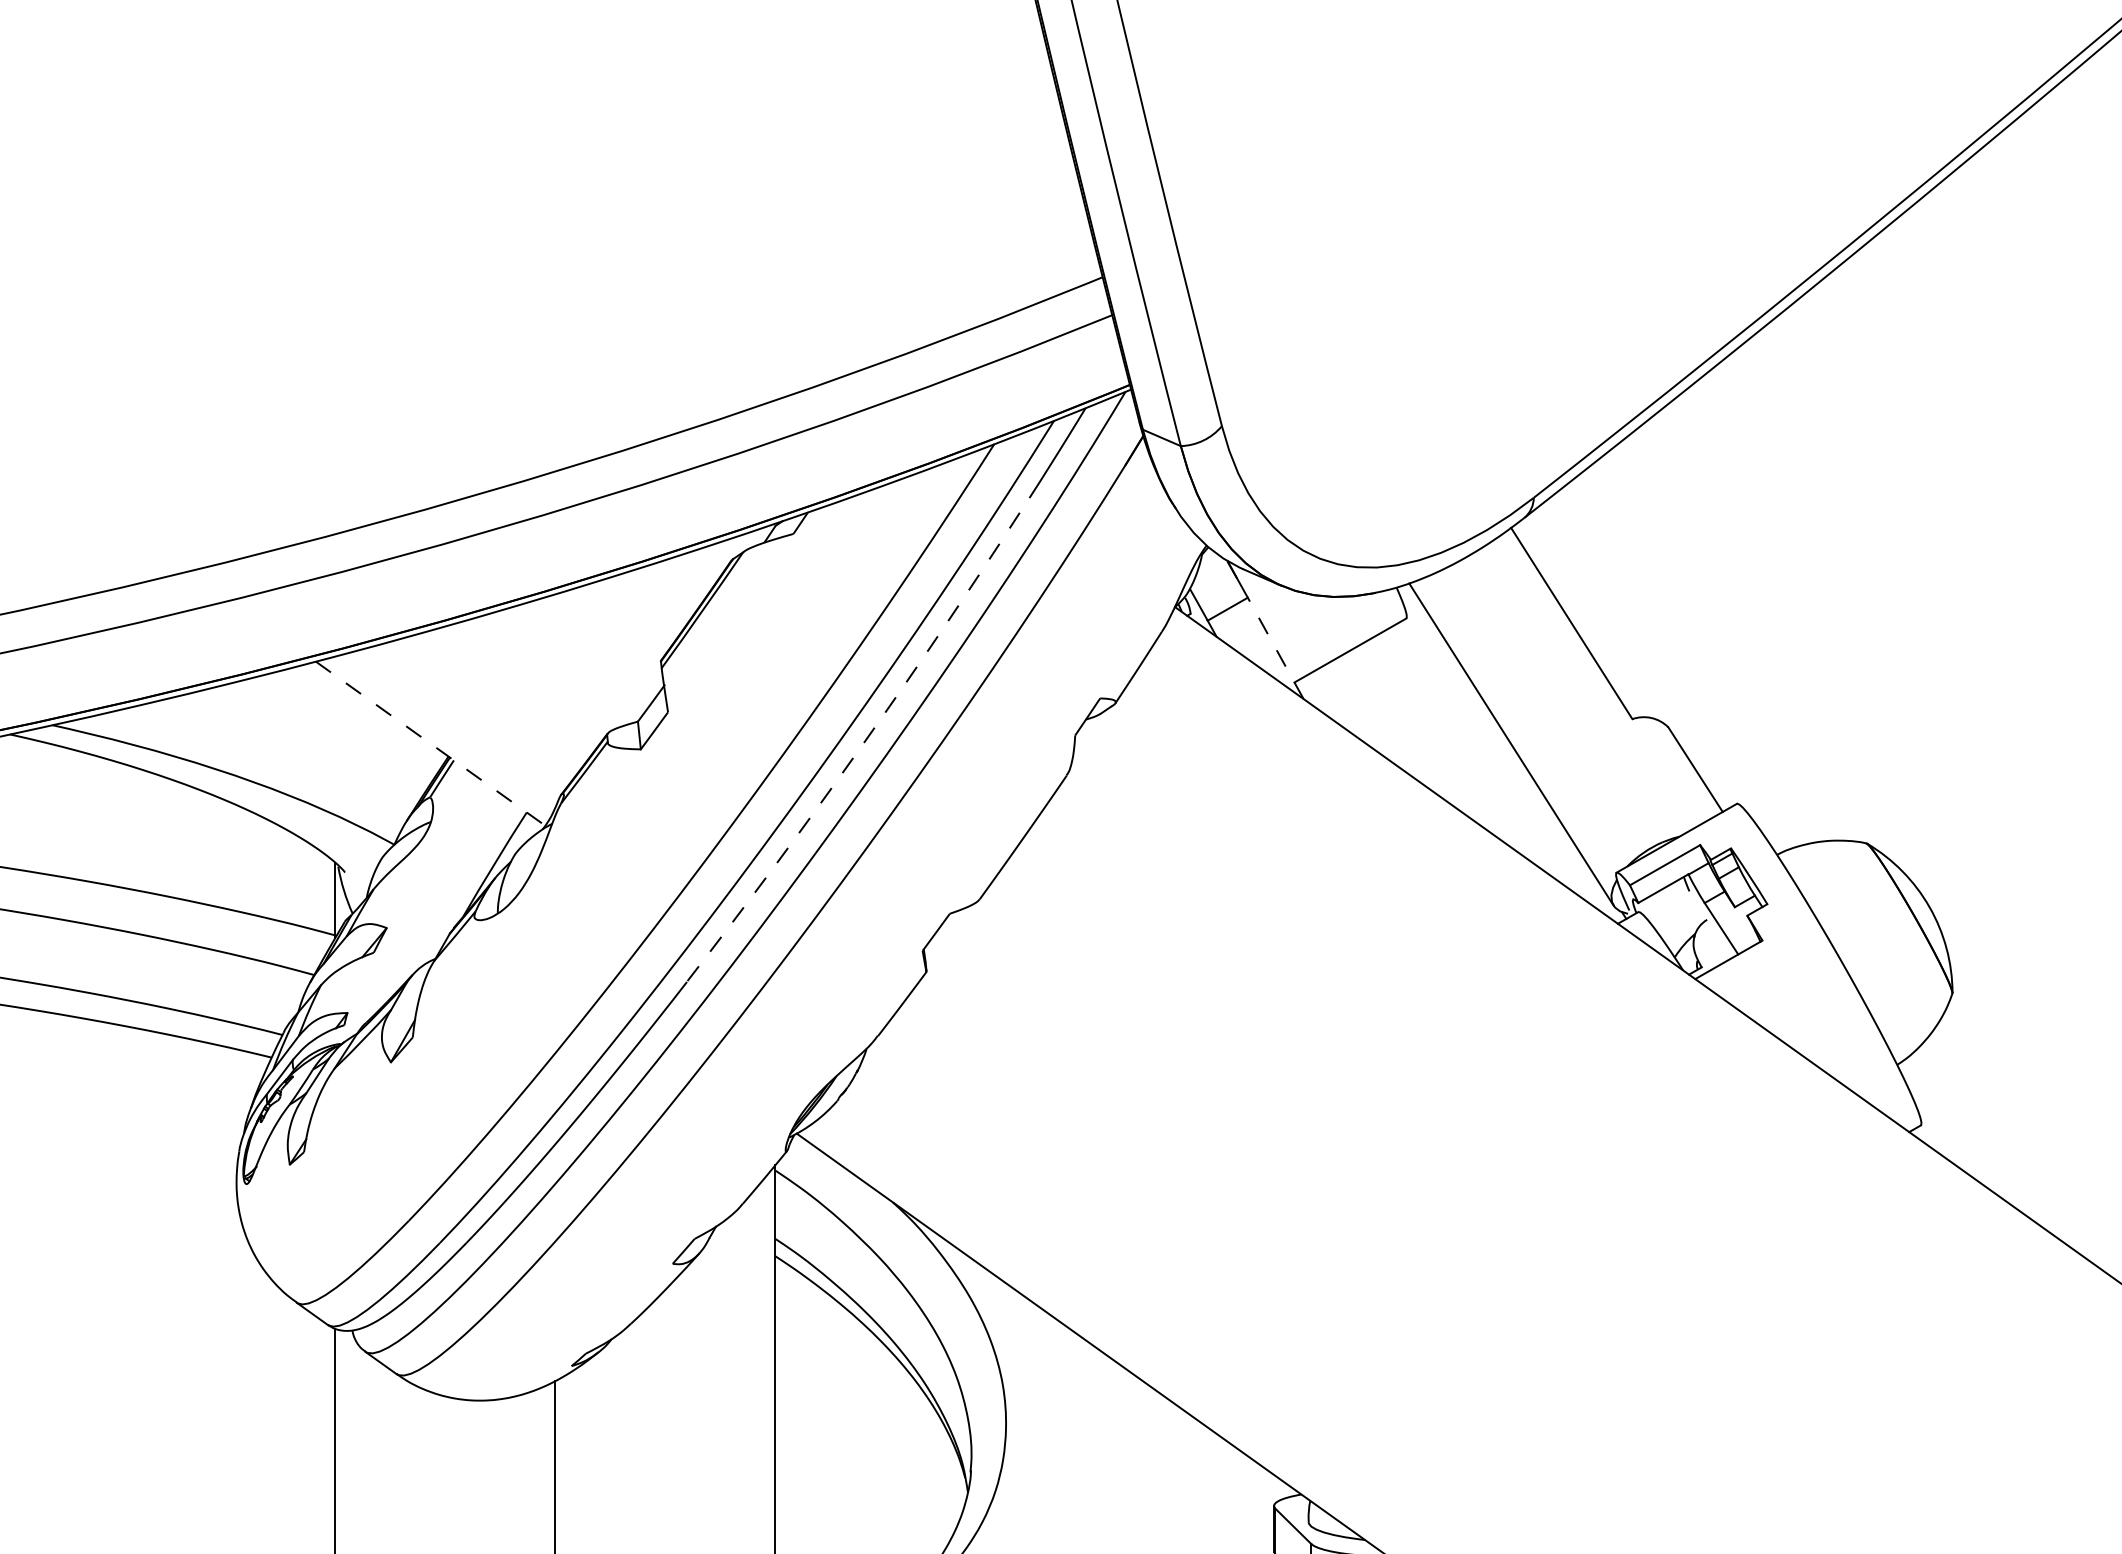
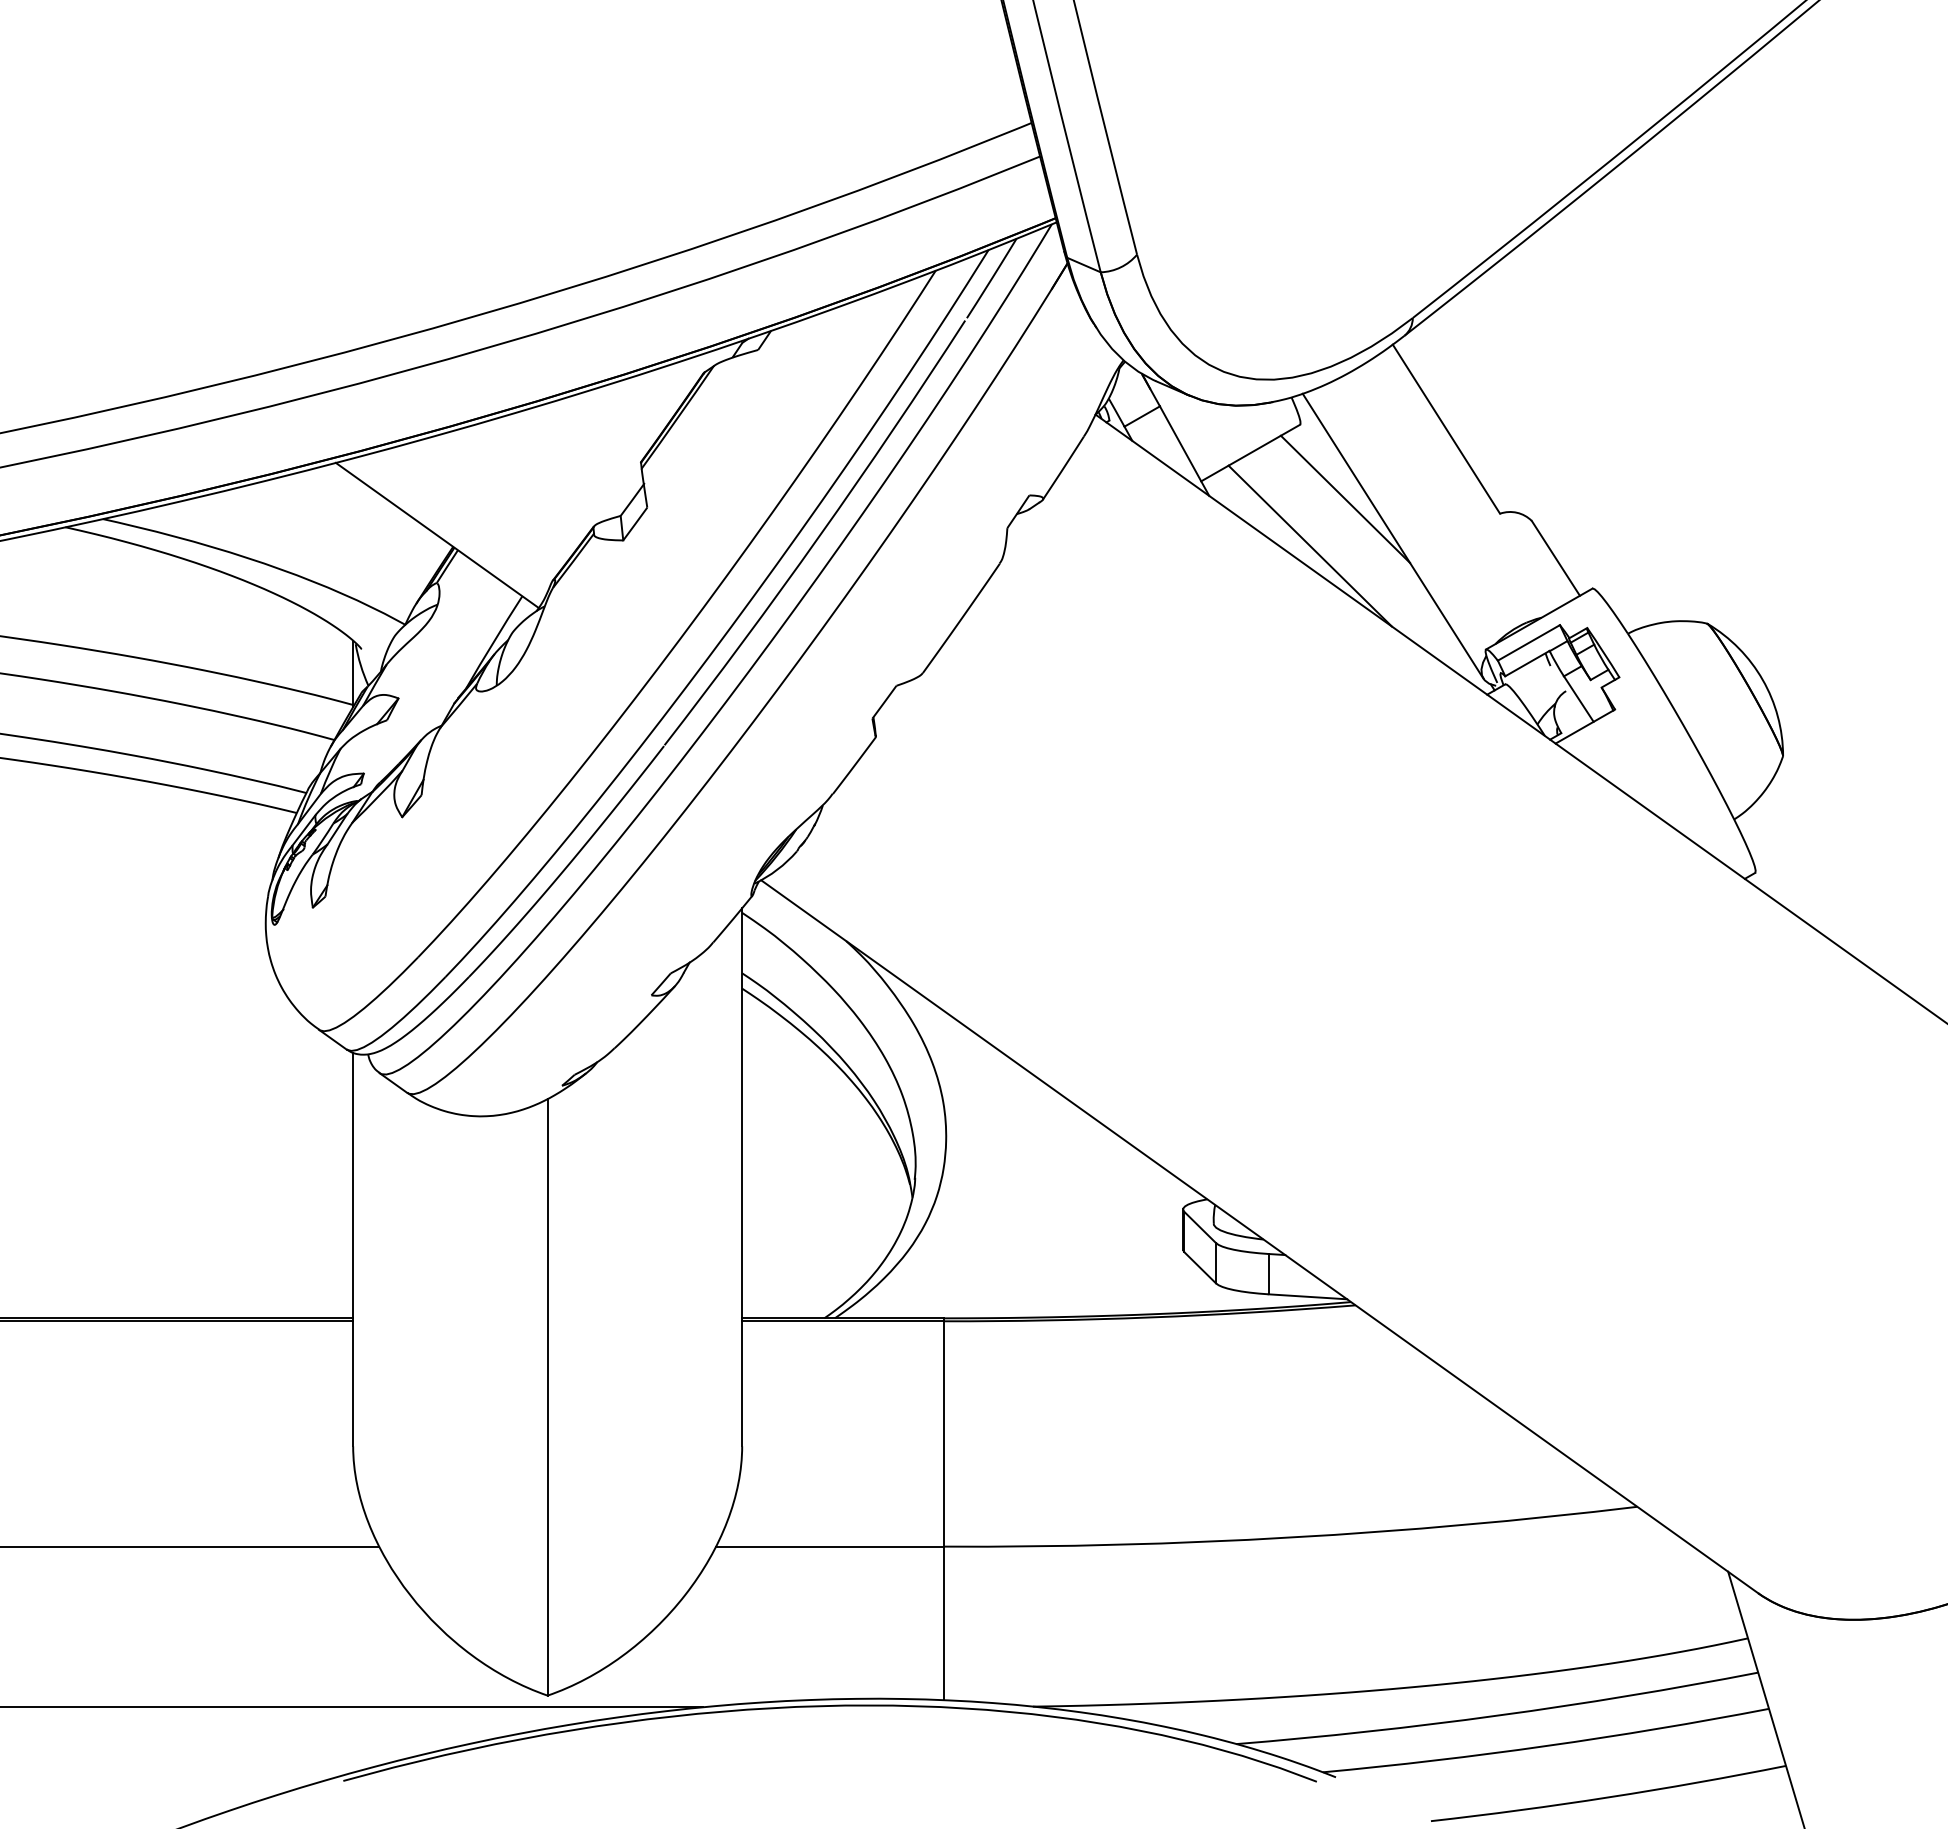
line: (1275, 647) -> (1184, 450), dashed -> solid
line: (1457, 701) -> (1345, 498), added
line: (430, 743) -> (437, 535), dashed -> solid
arc: (862, 744) -> (819, 536), dashed -> solid
line: (1416, 755) -> (1309, 545), added

